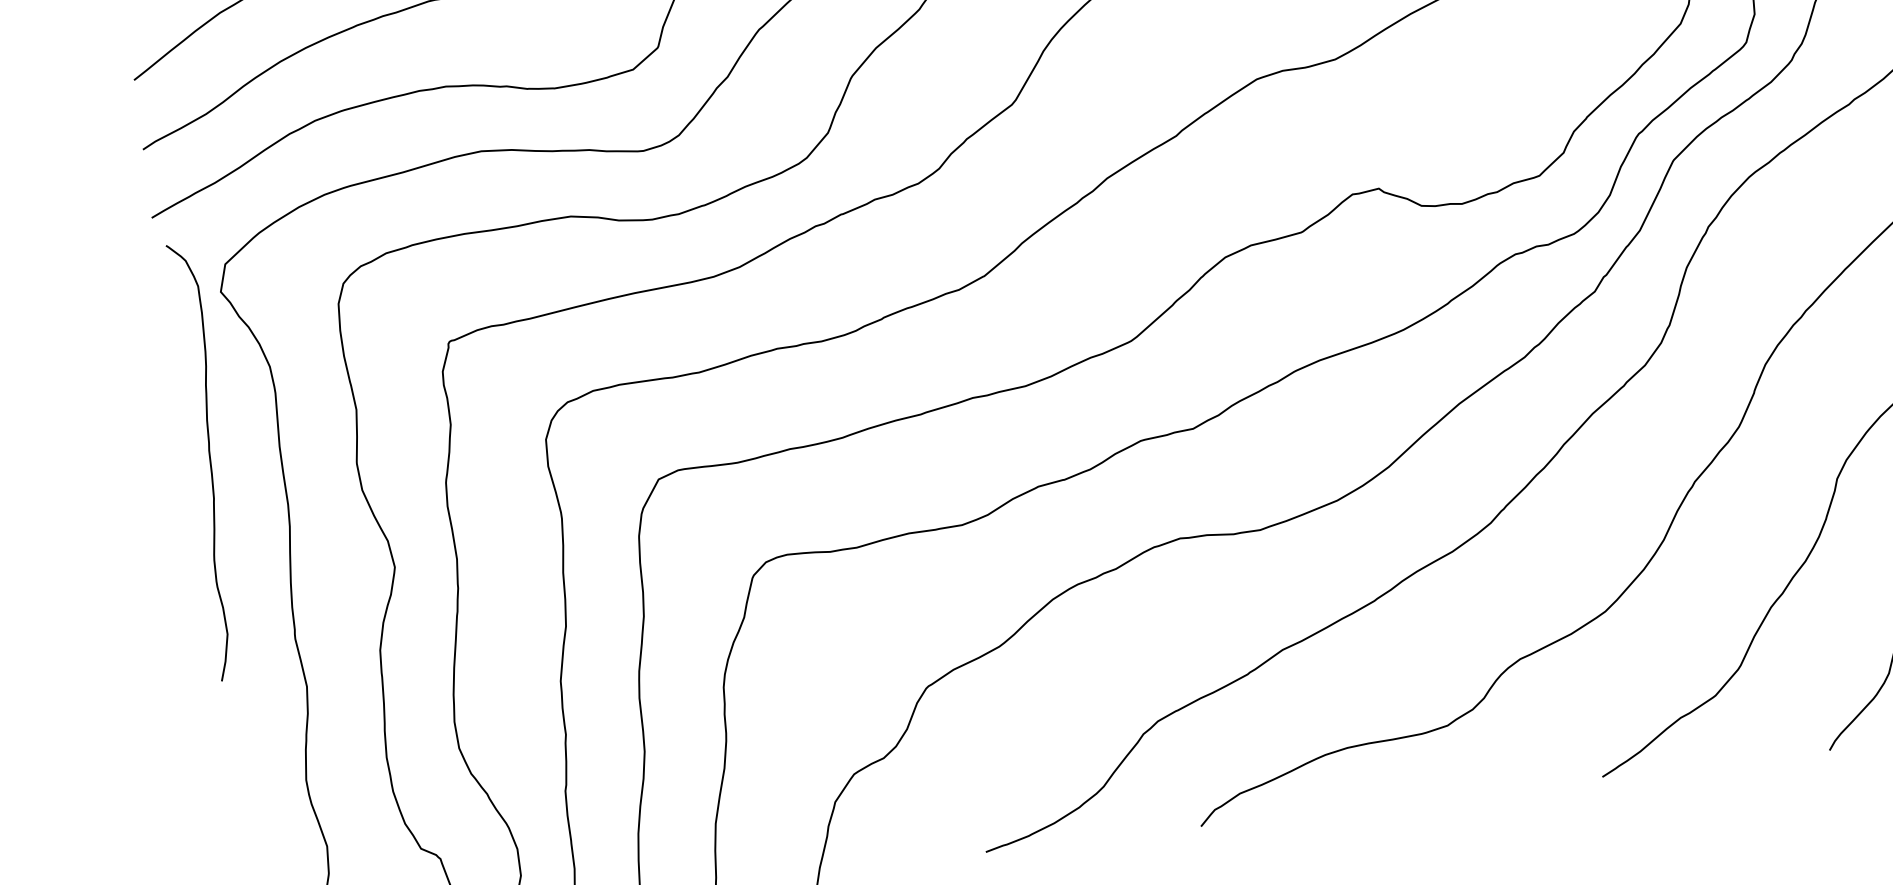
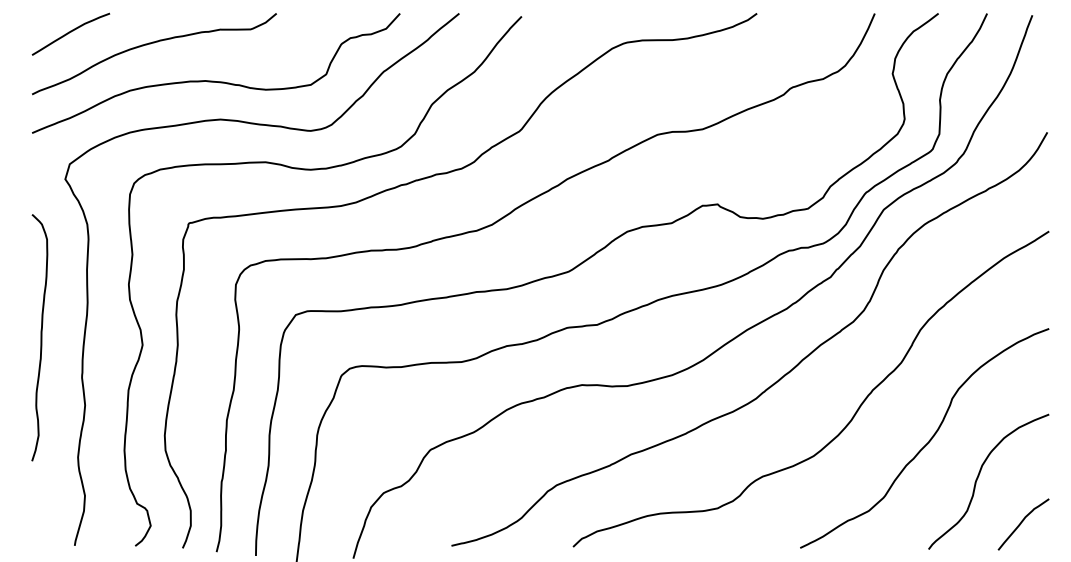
curve: (208, 460) -> (40, 337), moved

